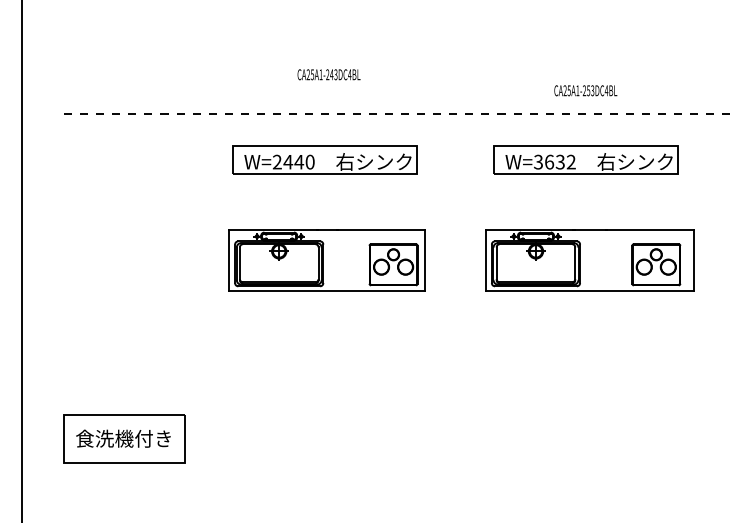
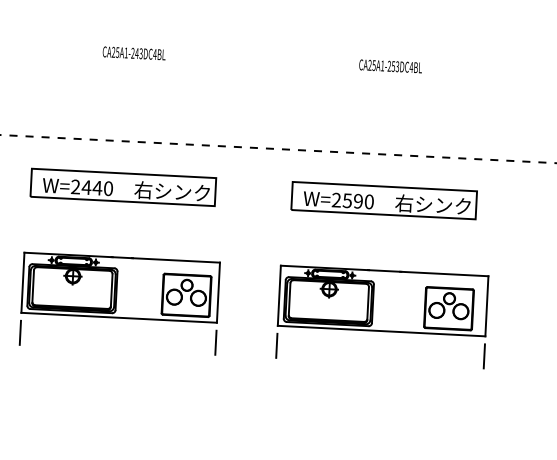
text: (328, 74) -> (133, 53), moved
text: (585, 90) -> (390, 66), moved
text: (554, 161) -> (352, 200), W=3632 -> W=2590
line: (229, 310) -> (20, 332), added
line: (425, 310) -> (216, 342), added
line: (486, 310) -> (277, 345), added
line: (694, 310) -> (484, 356), added

